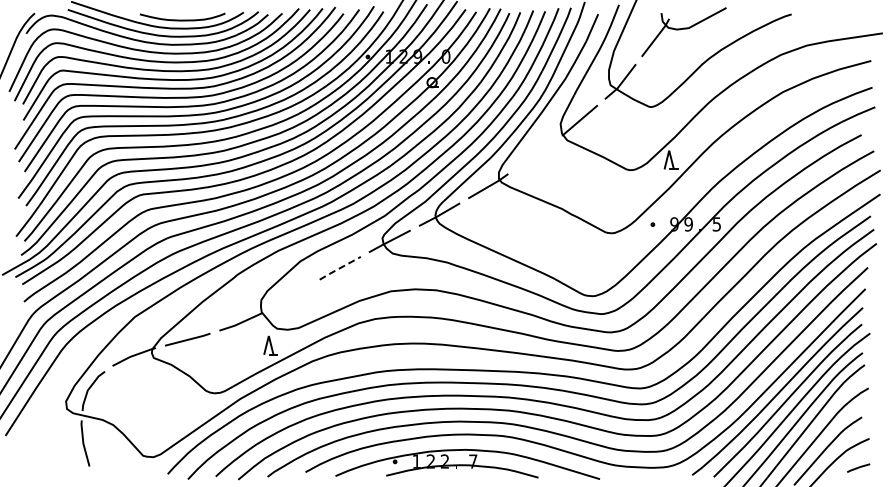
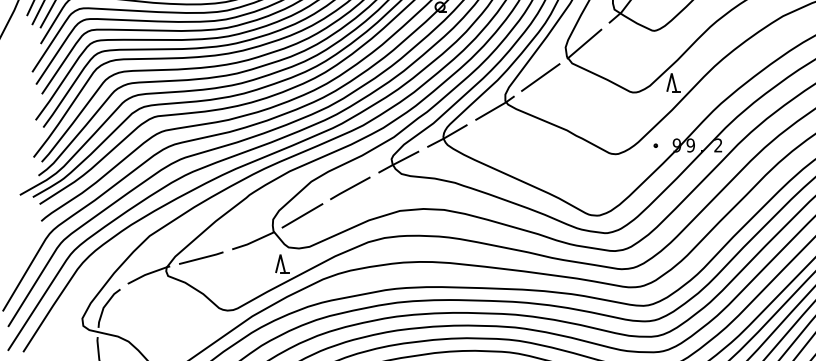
line: (534, 154) -> (540, 77), added
text: (716, 224) -> (717, 145), 5 -> 2
line: (339, 268) -> (349, 188), dashed -> solid
line: (291, 296) -> (302, 215), added

